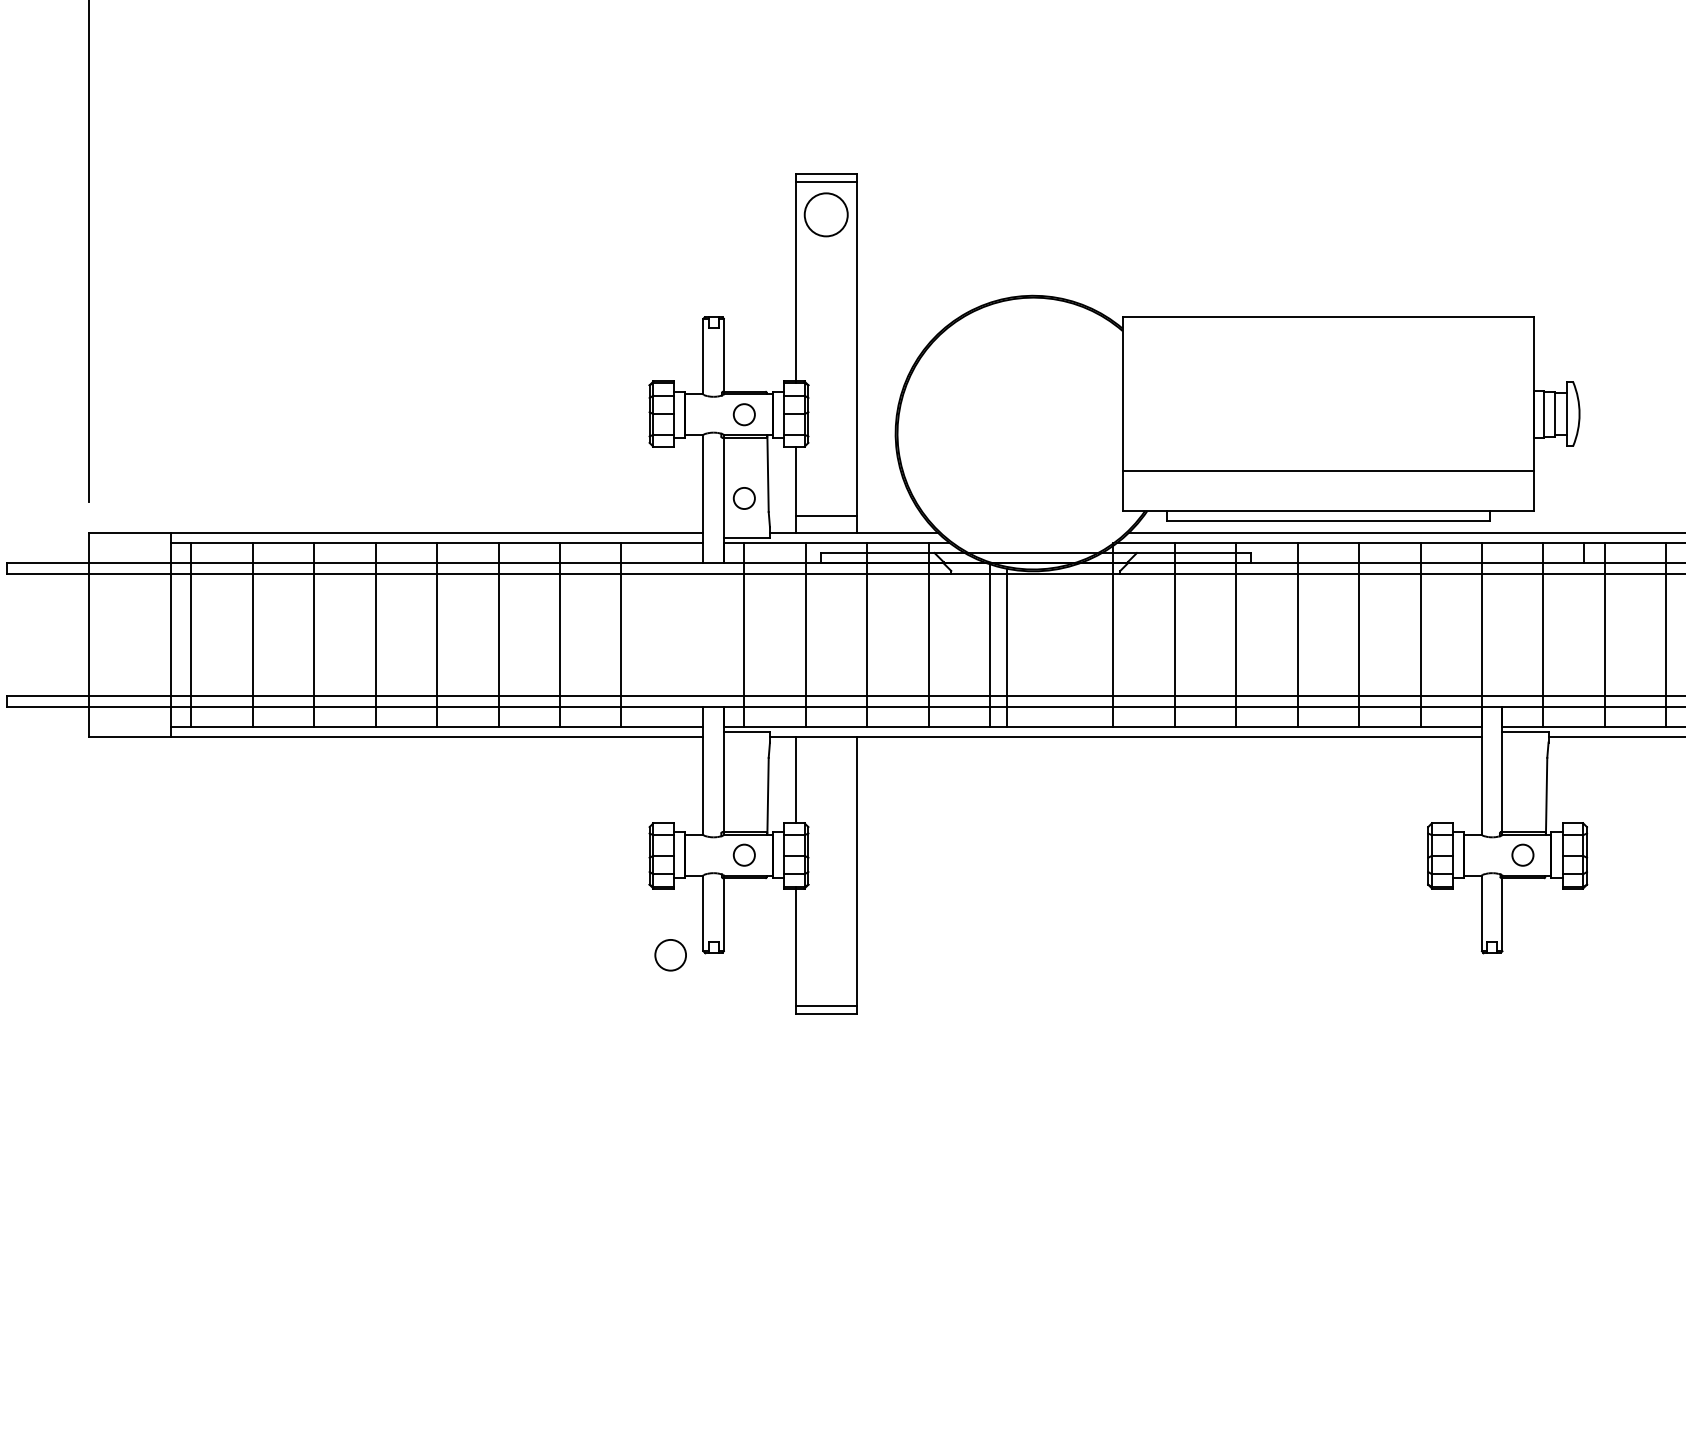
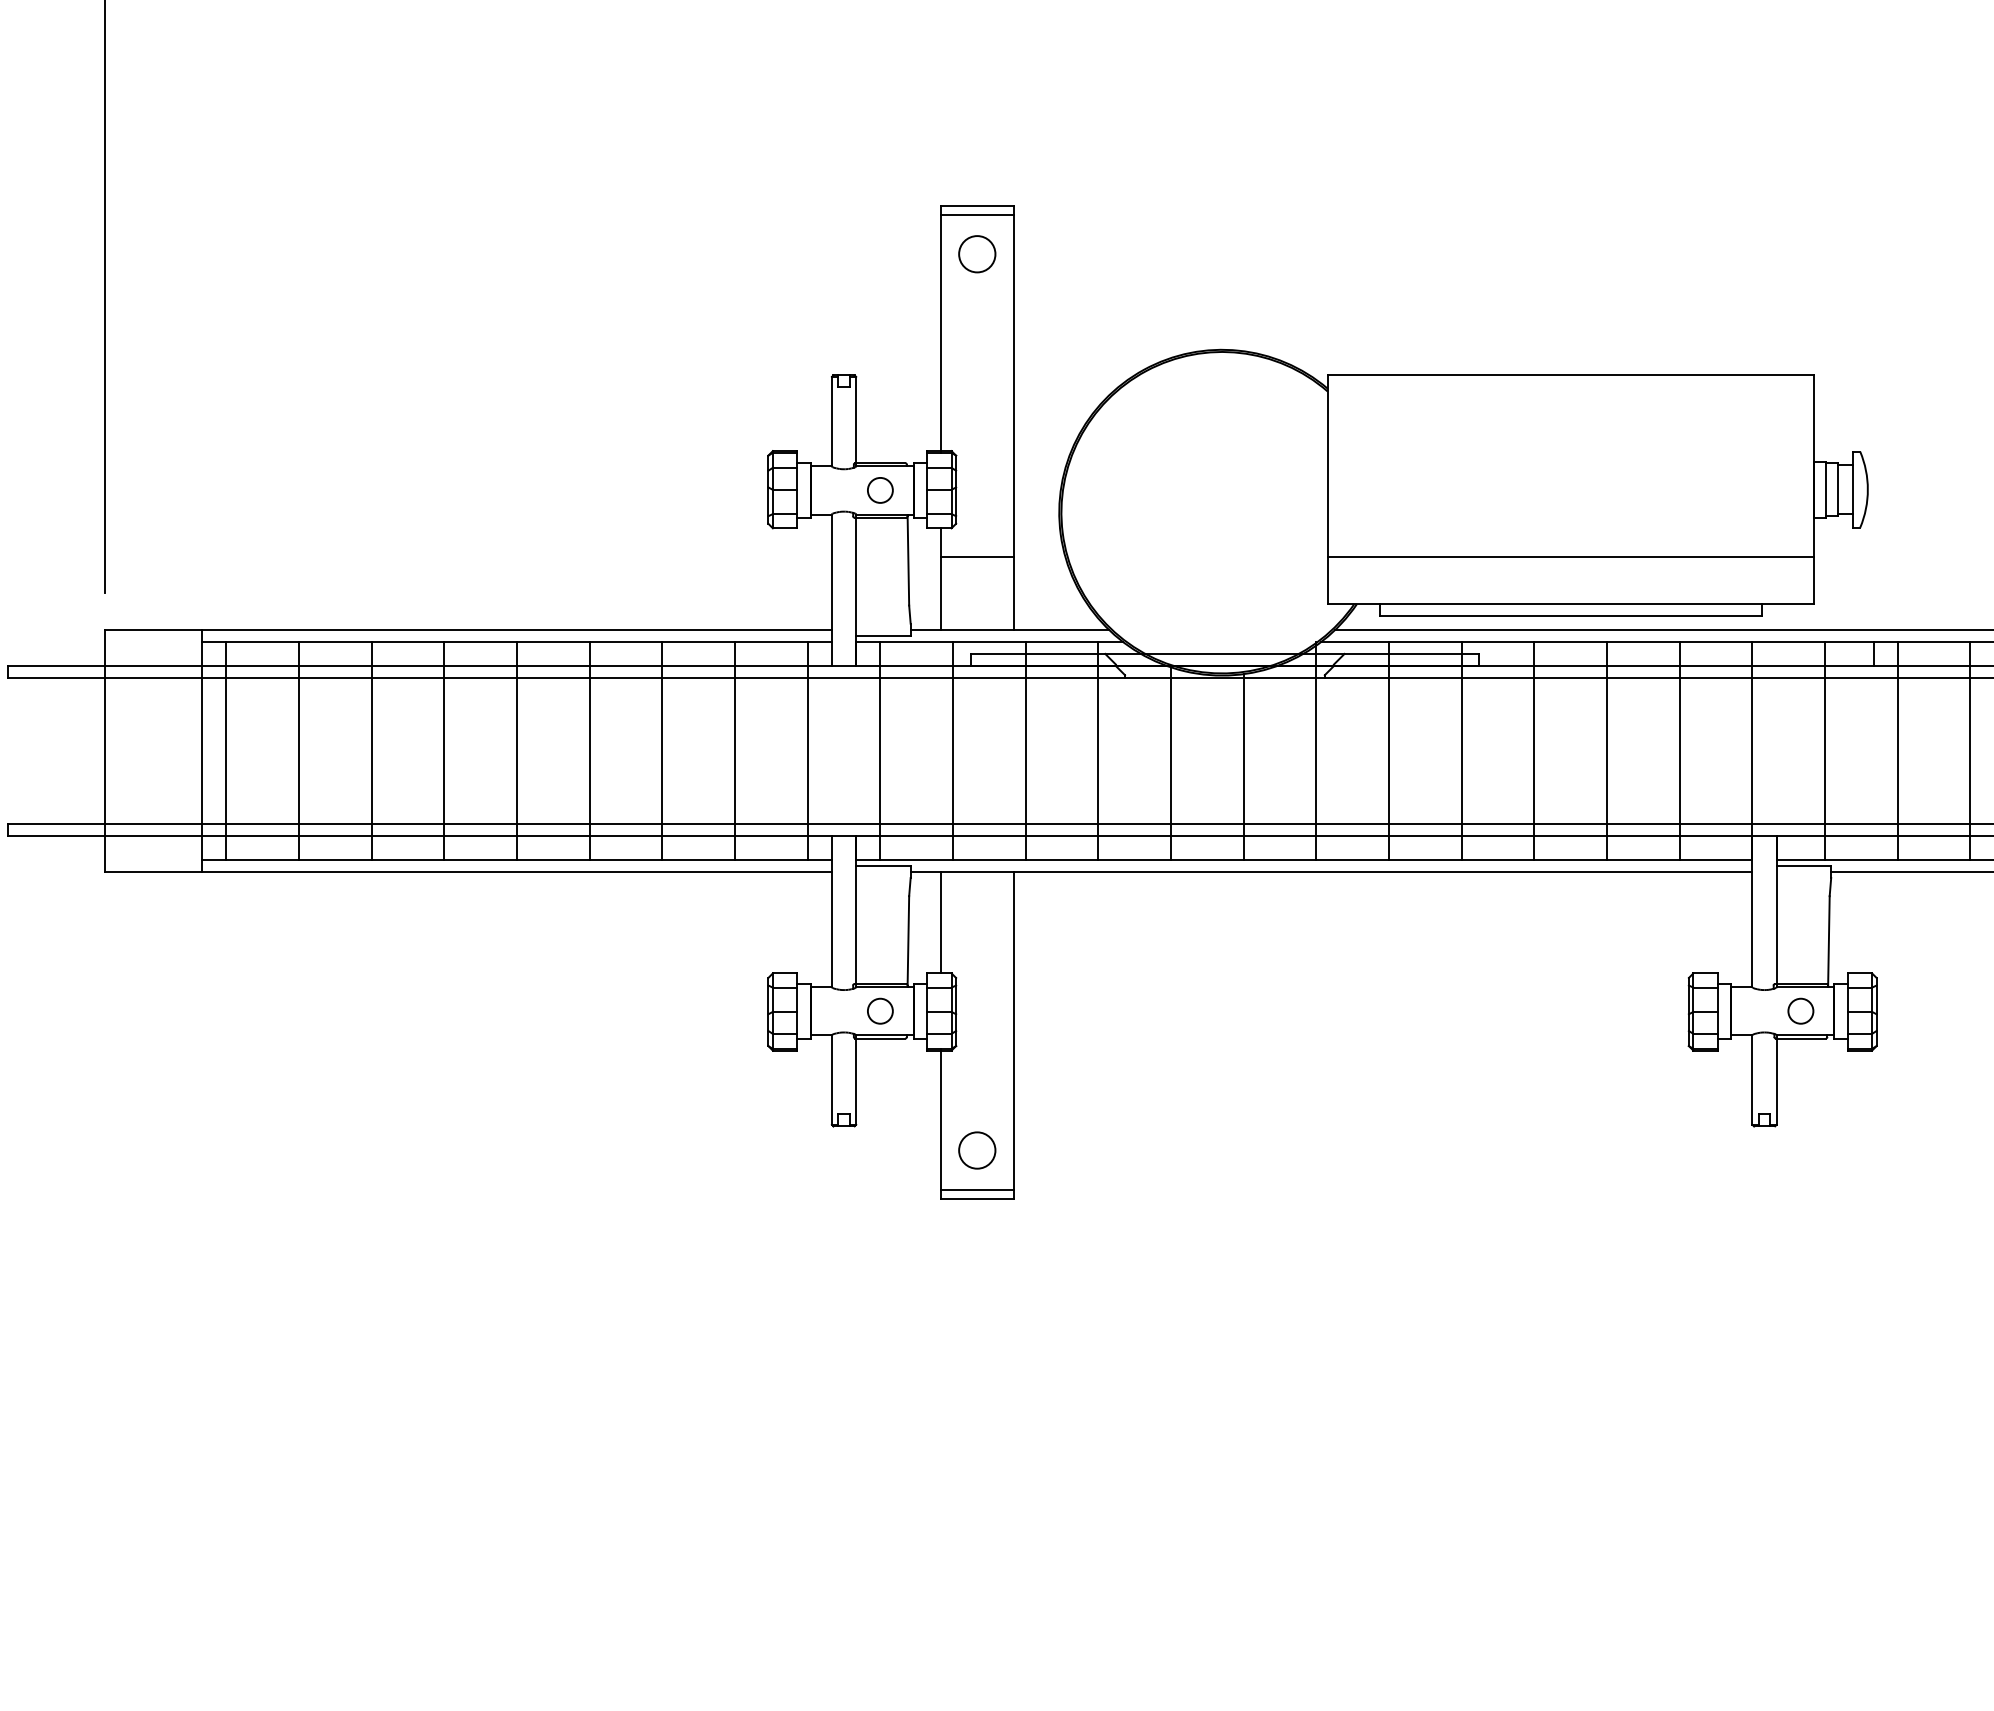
circle: (826, 215) -> (977, 254), size x0.71
circle: (744, 498) -> (880, 589), removed
line: (825, 516) -> (976, 557), moved
line: (682, 634) -> (807, 750), added
line: (1006, 648) -> (1243, 766), moved
circle: (670, 955) -> (977, 1150), moved

